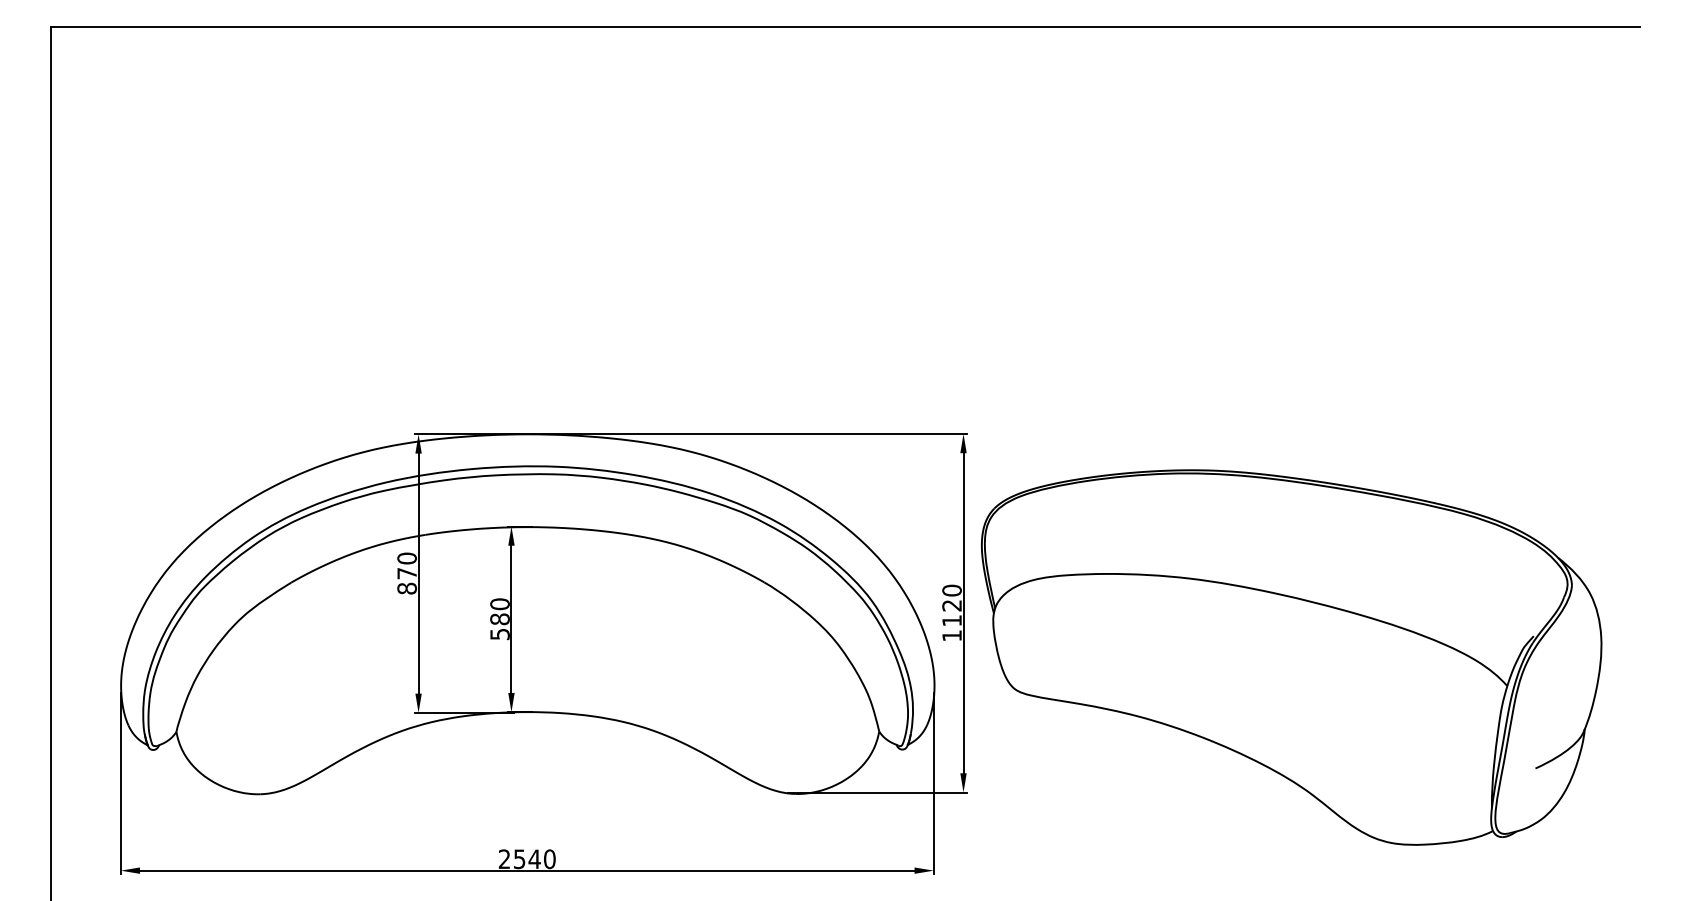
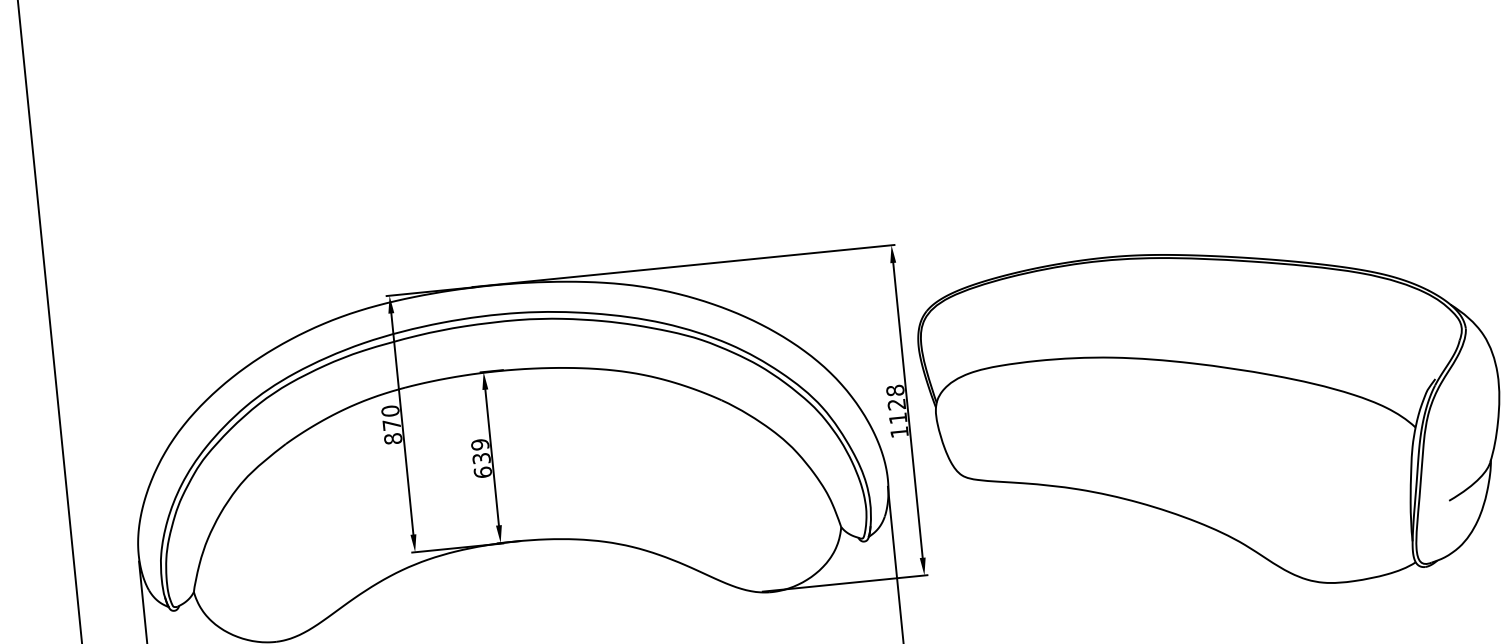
text: (951, 590) -> (894, 390), 1120 -> 1128
text: (499, 619) -> (481, 458), 580 -> 639

